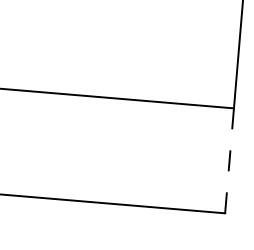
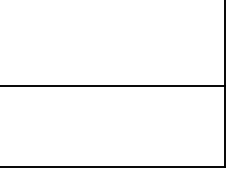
line: (229, 160) -> (224, 126), dashed -> solid

